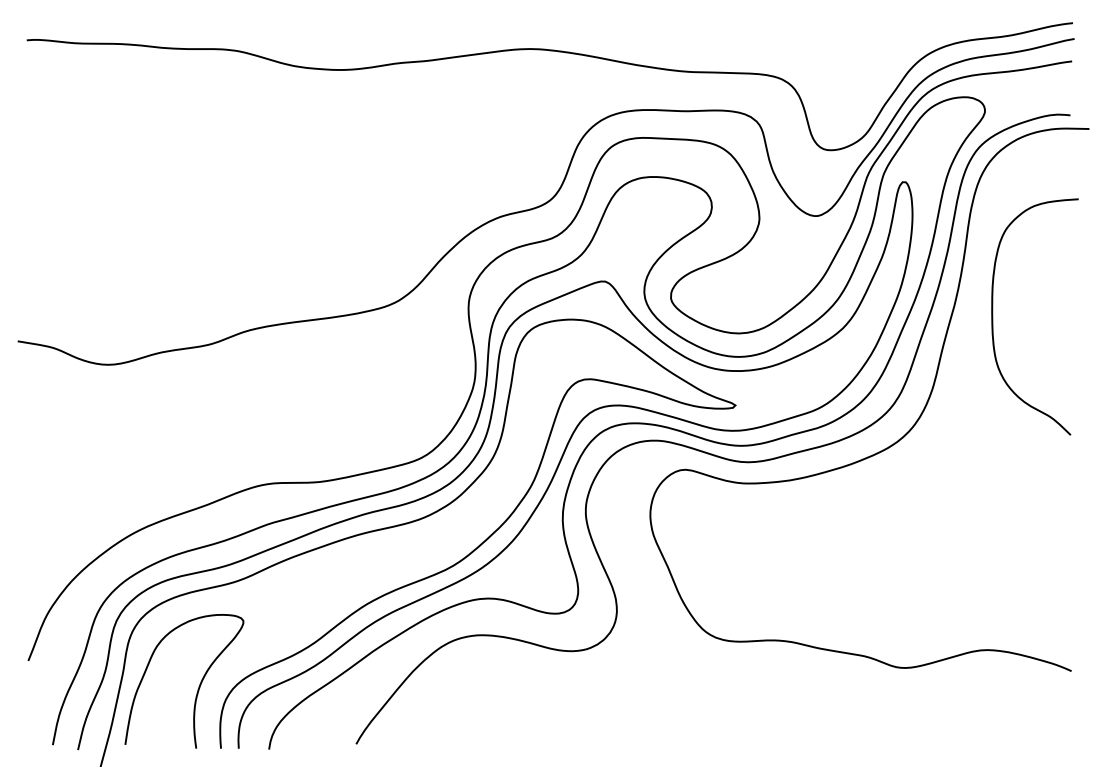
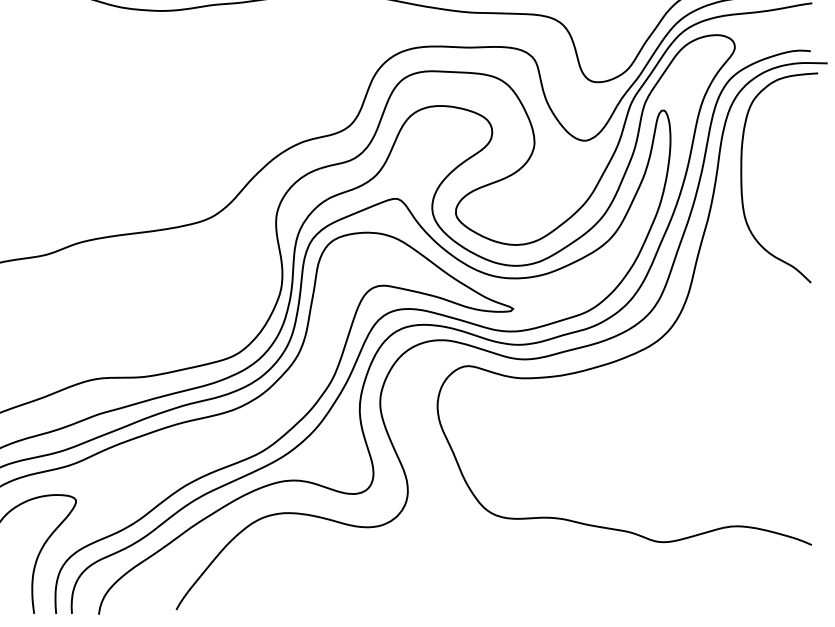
curve: (993, 316) -> (742, 177), moved

